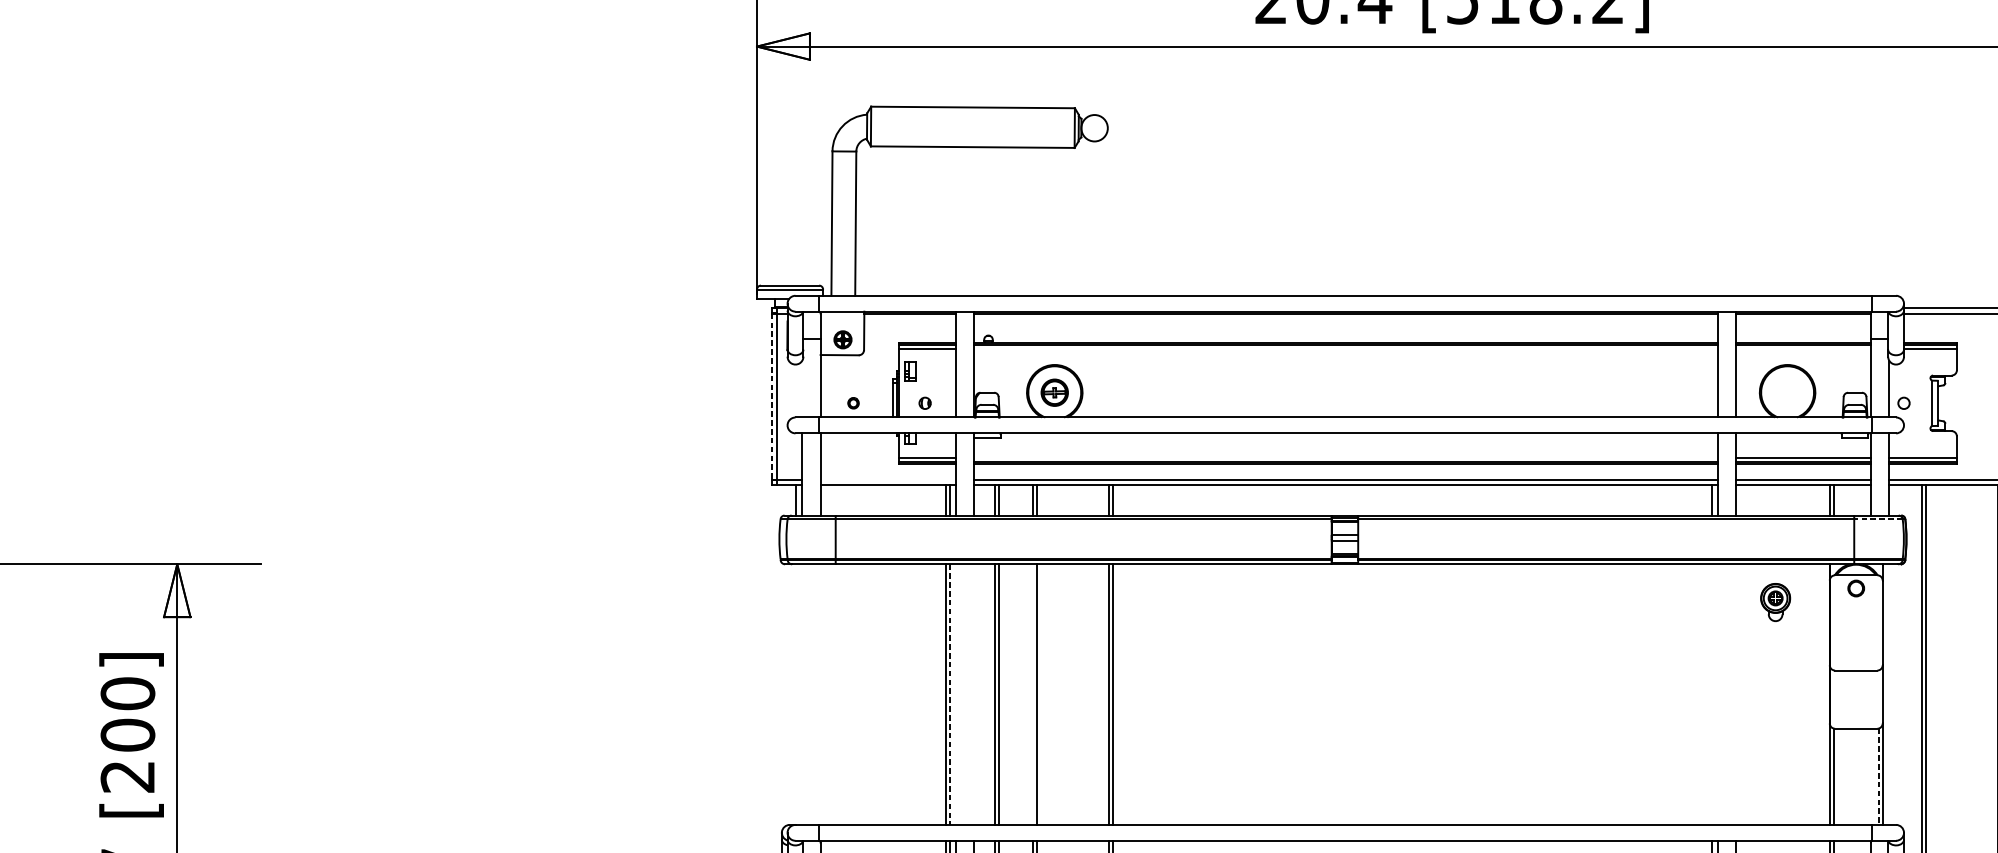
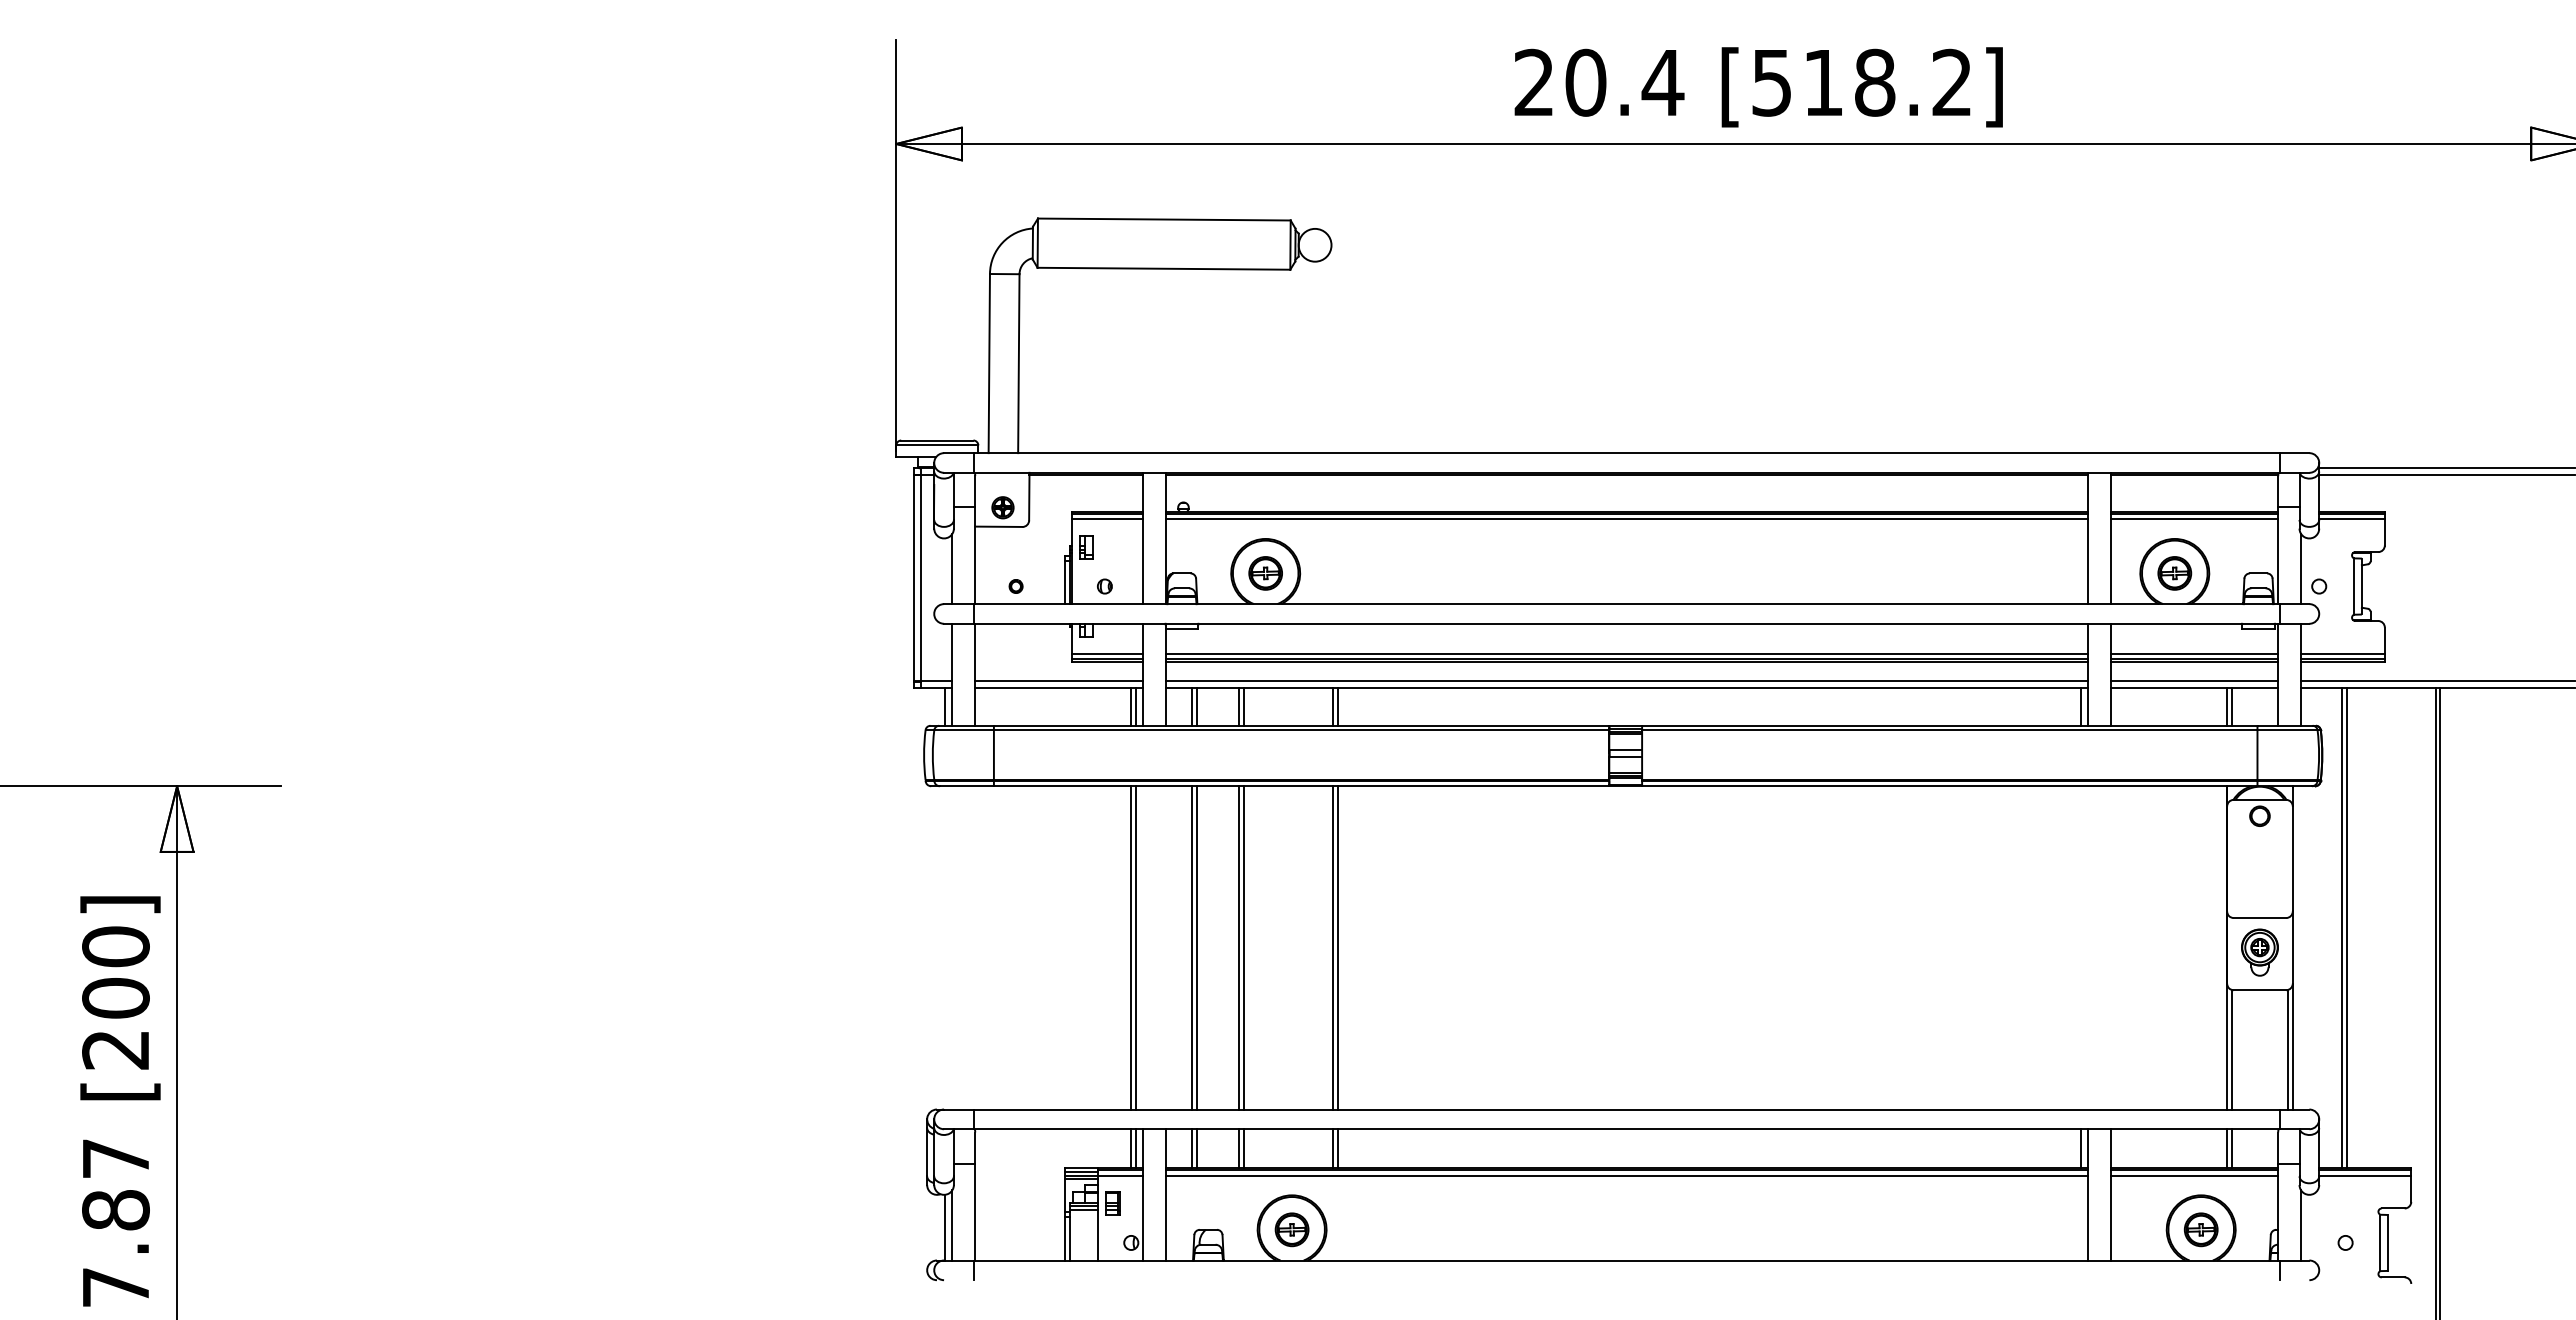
line: (1345, 349) -> (1626, 519), added
line: (1803, 349) -> (2194, 519), added
line: (802, 389) -> (952, 569), added
part: (1787, 392) -> (2174, 573), added
line: (771, 396) -> (914, 578), dashed -> solid
line: (1345, 458) -> (1626, 654), added
line: (887, 479) -> (1058, 681), added
line: (1878, 519) -> (2287, 730), dashed -> solid
part: (1775, 602) -> (2259, 952), moved
line: (949, 694) -> (1135, 947), dashed -> solid
line: (1033, 694) -> (1239, 947), added
line: (1878, 776) -> (2287, 1049), dashed -> solid

